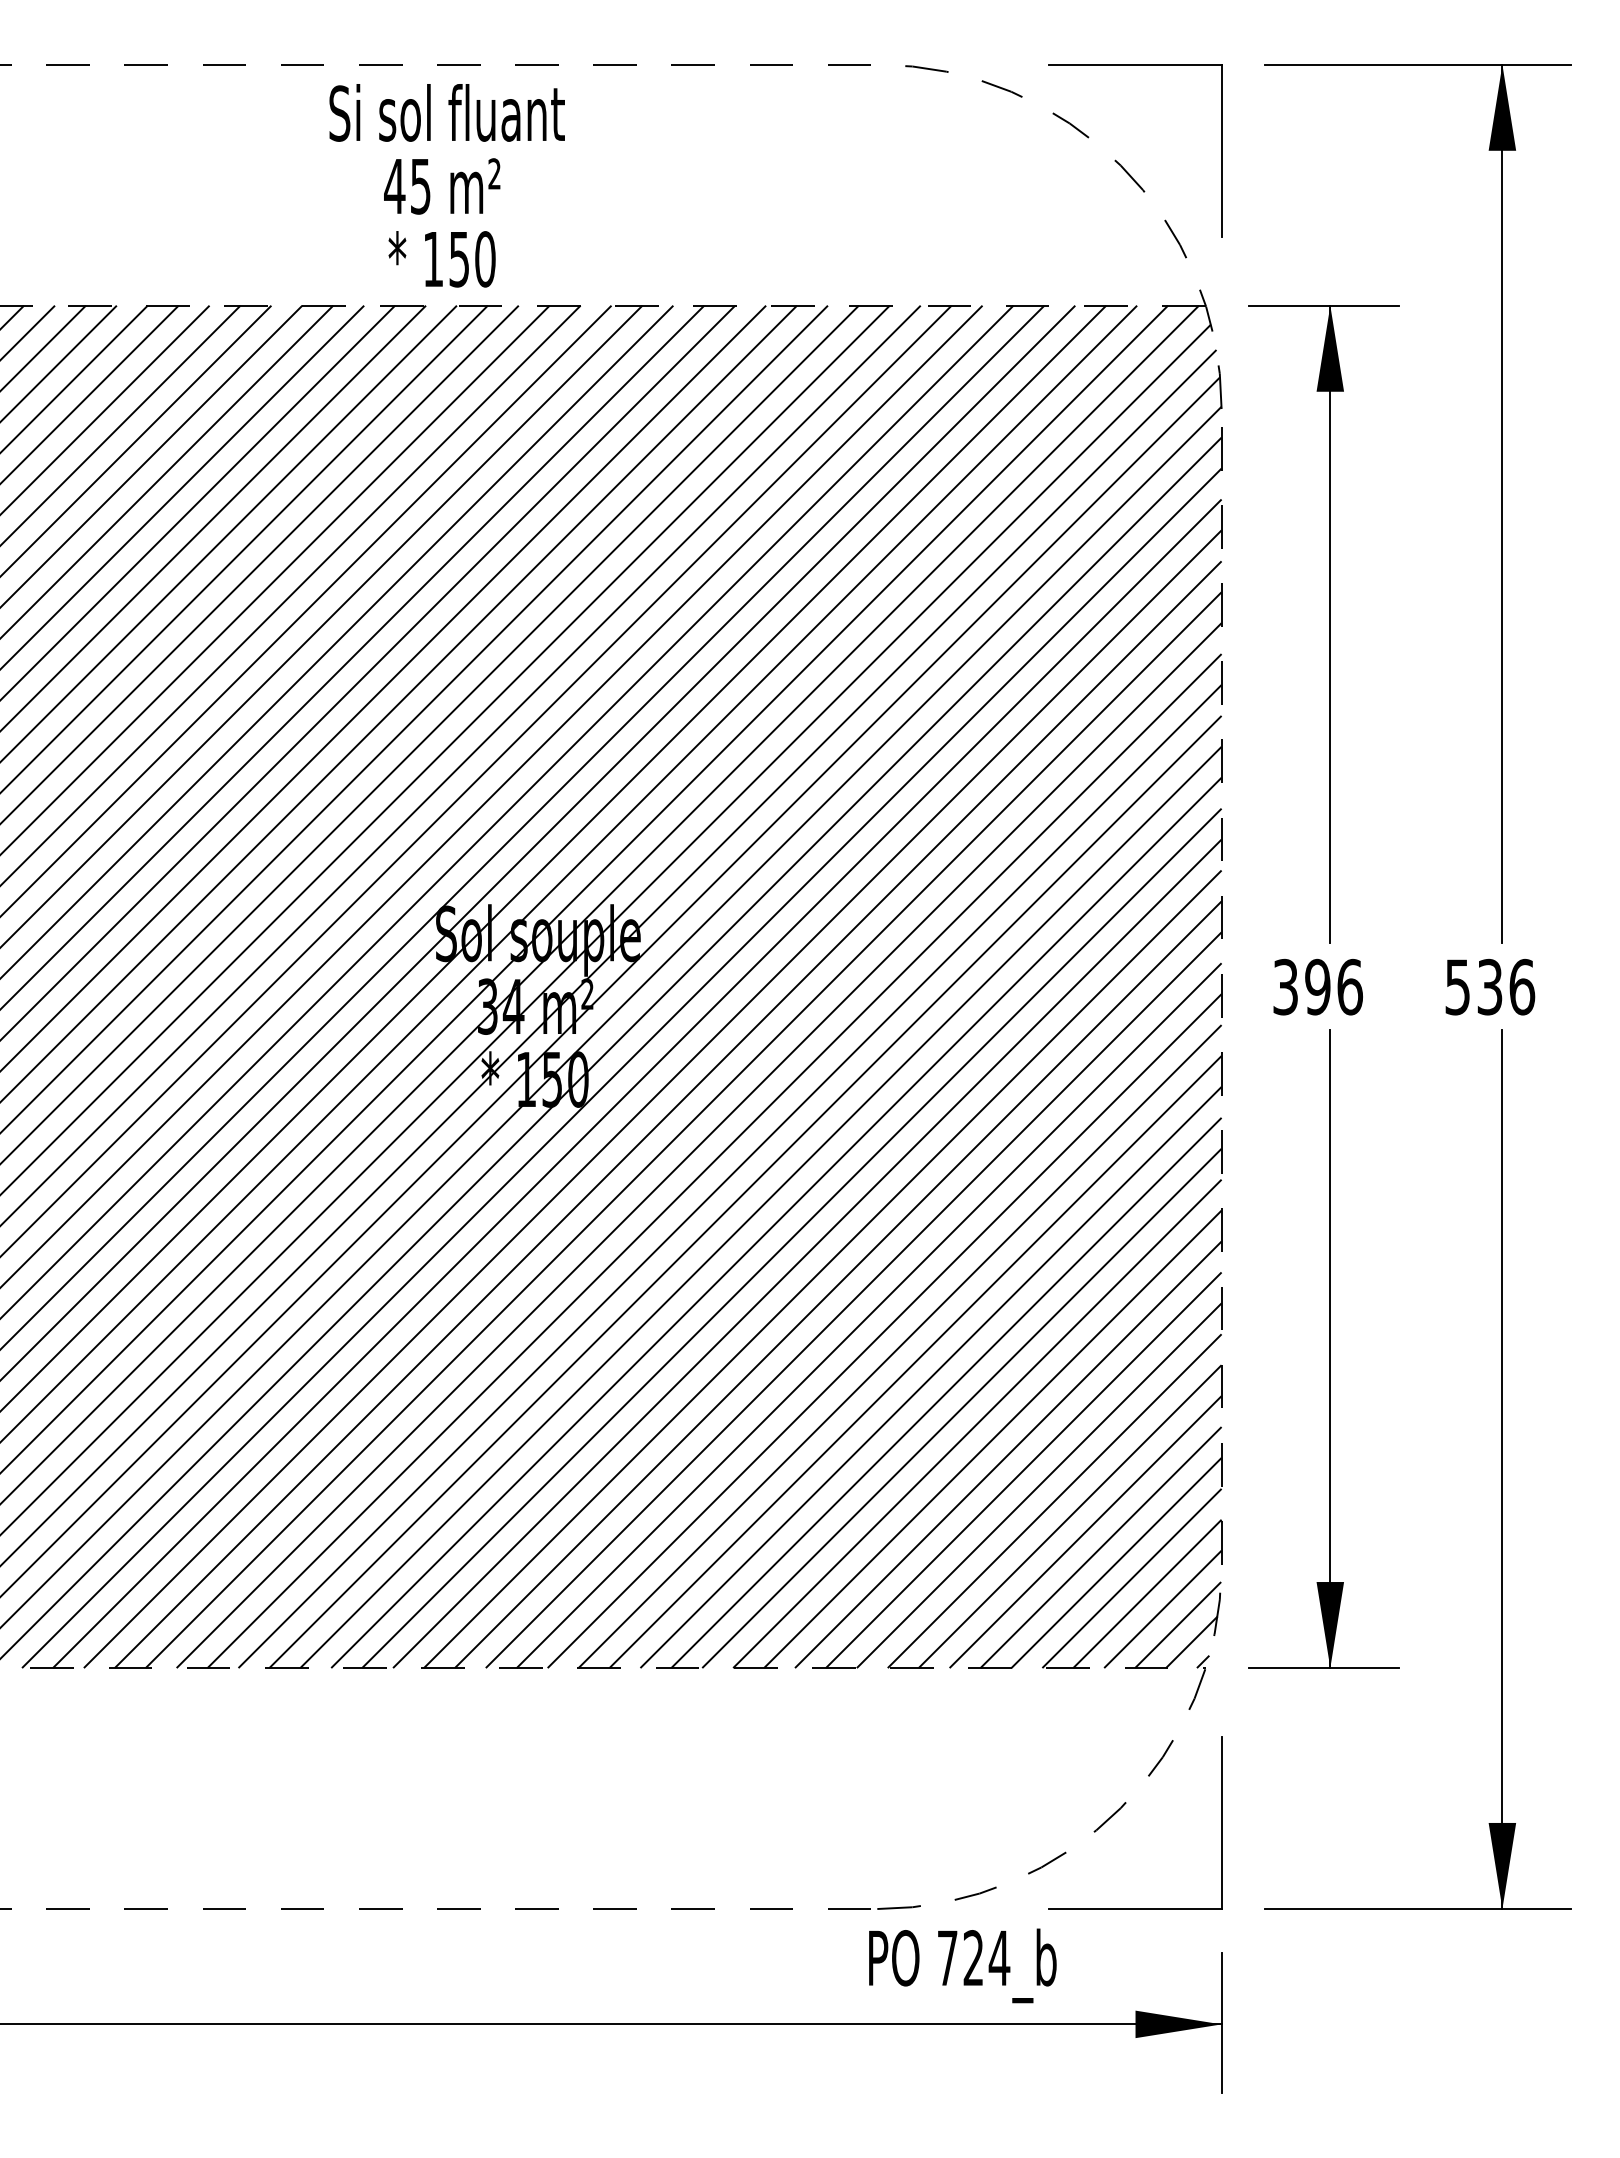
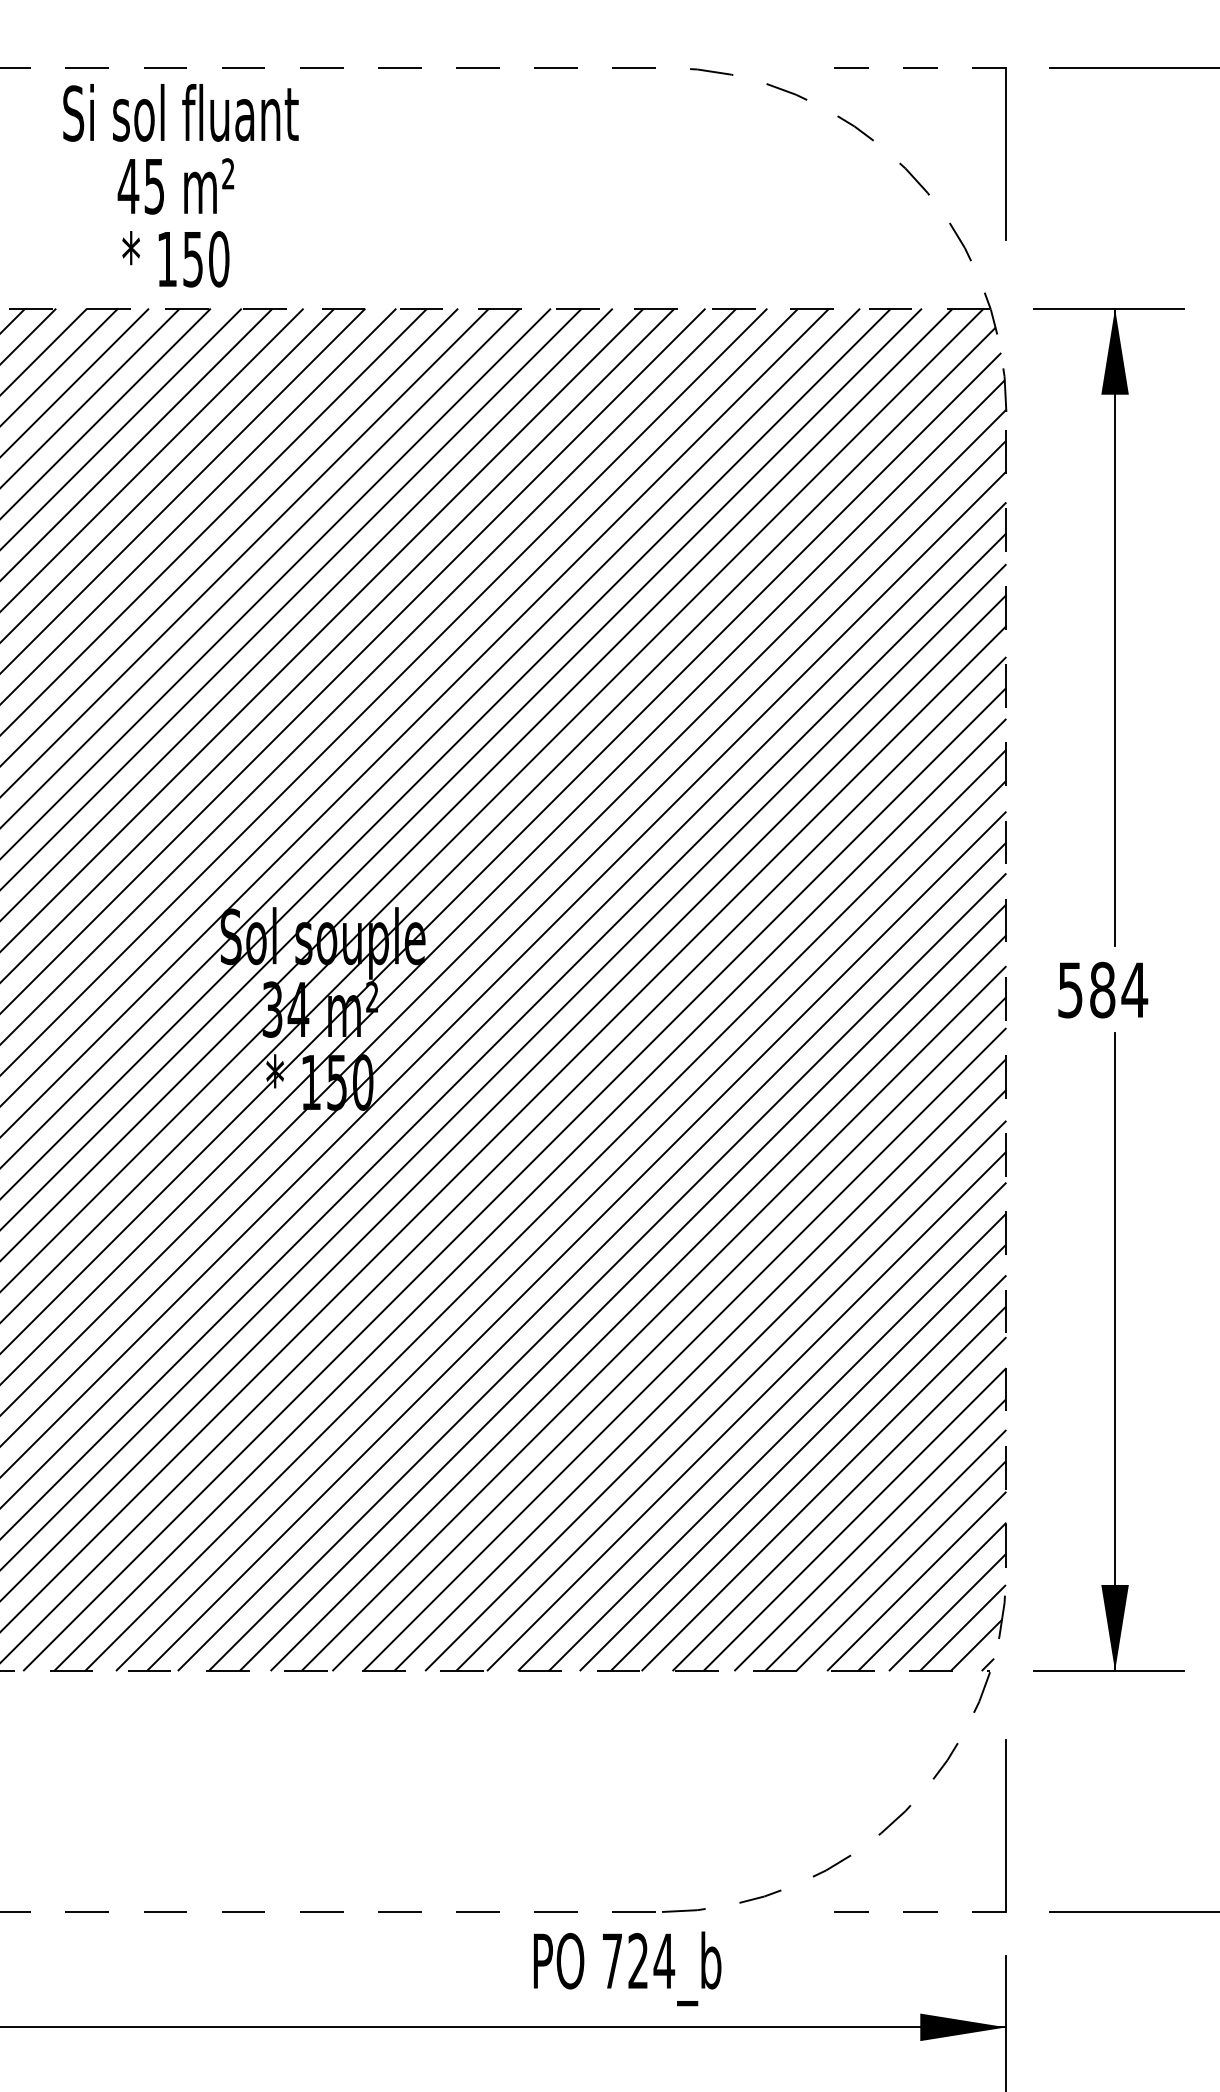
line: (1136, 64) -> (921, 67), solid -> dashed
text: (446, 185) -> (180, 185), moved
text: (1318, 986) -> (1103, 989), 396 -> 584
line: (1135, 1909) -> (920, 1912), solid -> dashed
text: (962, 1965) -> (627, 1968), moved

